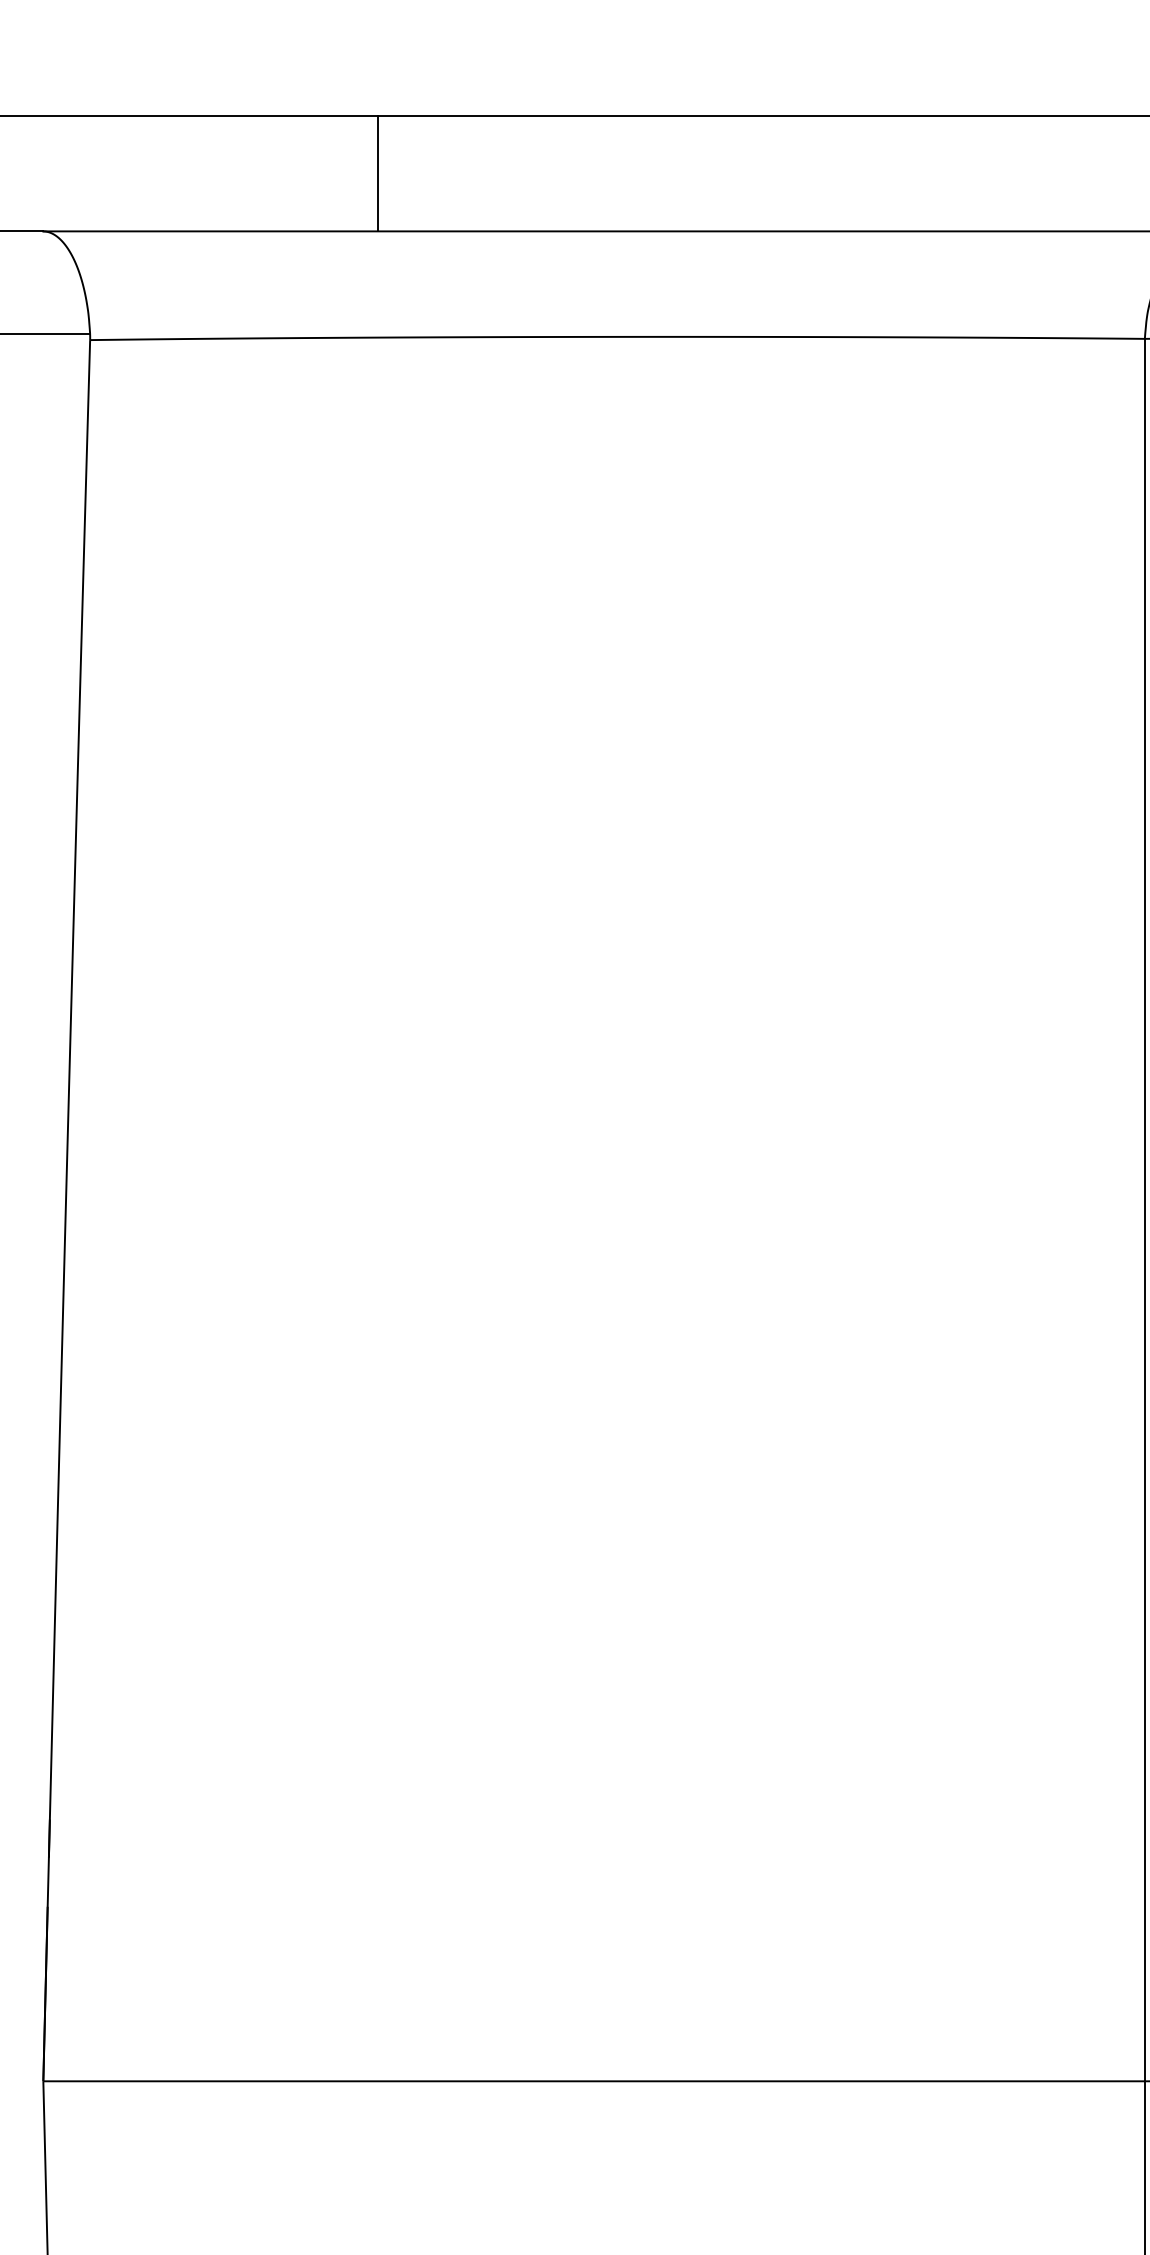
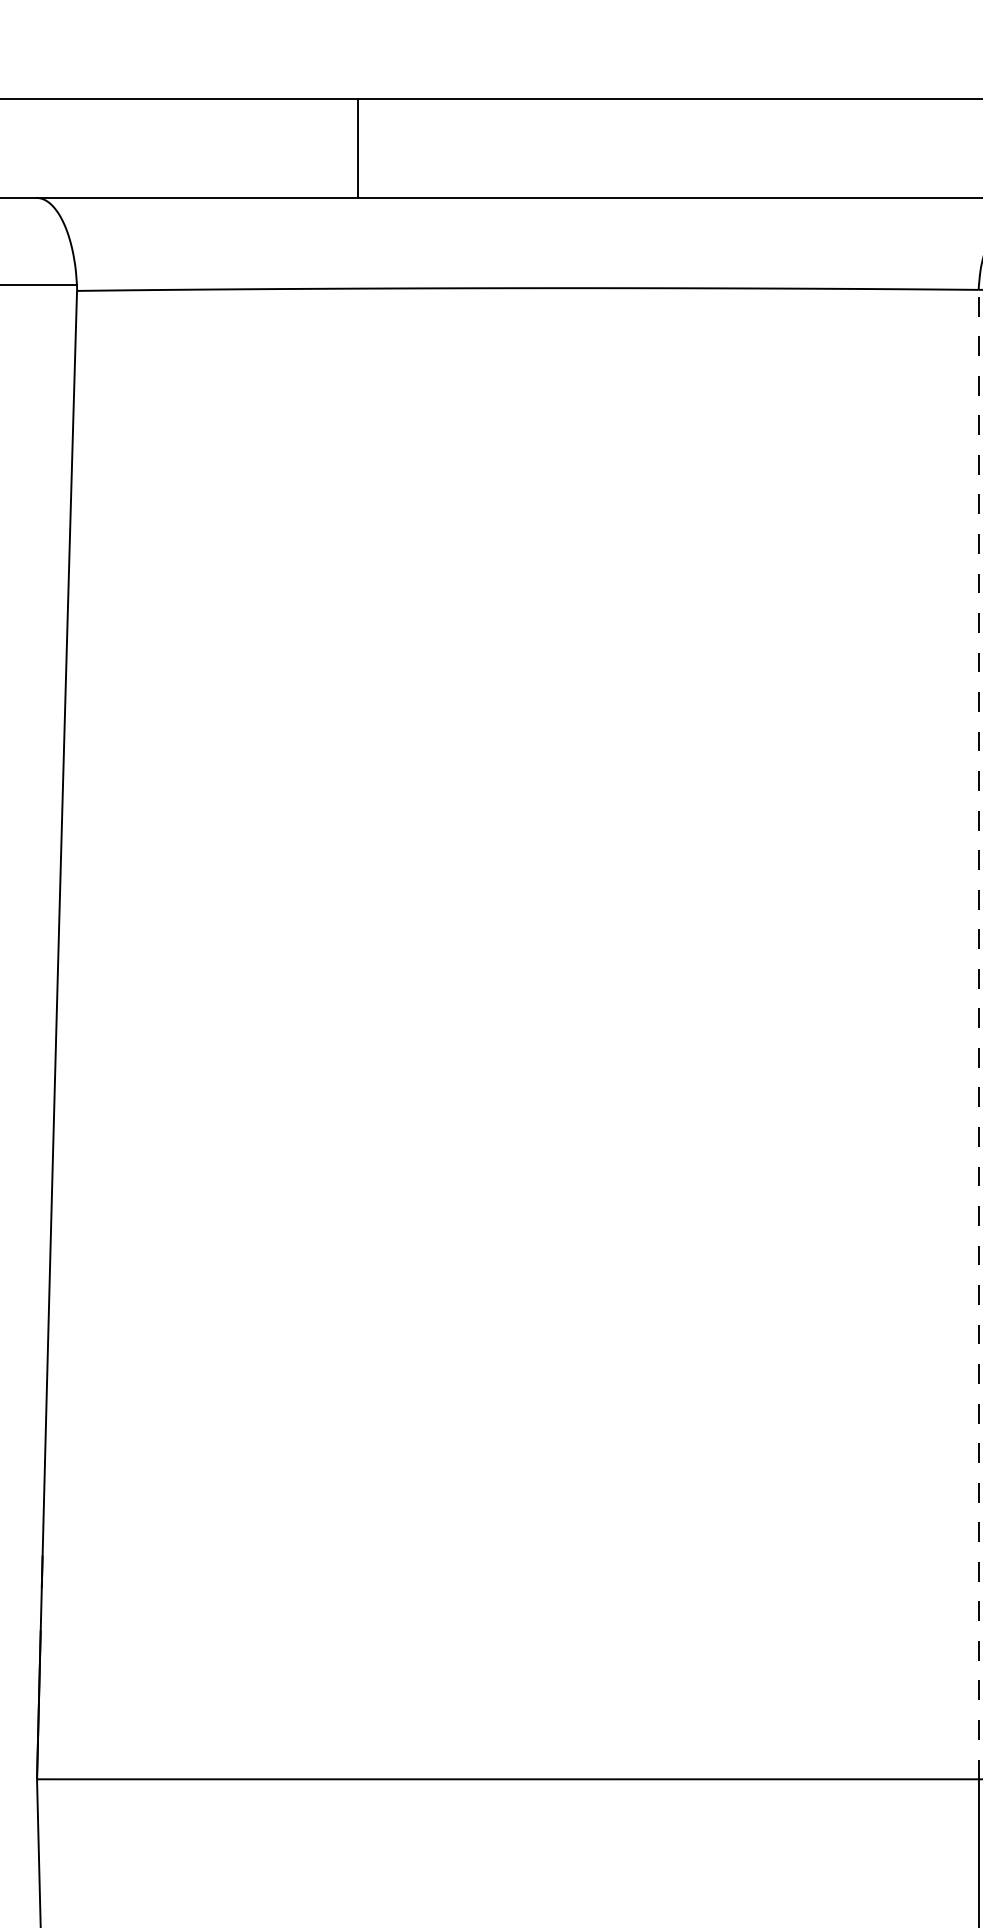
line: (378, 173) -> (358, 148), moved
line: (1144, 1209) -> (978, 1034), solid -> dashed

